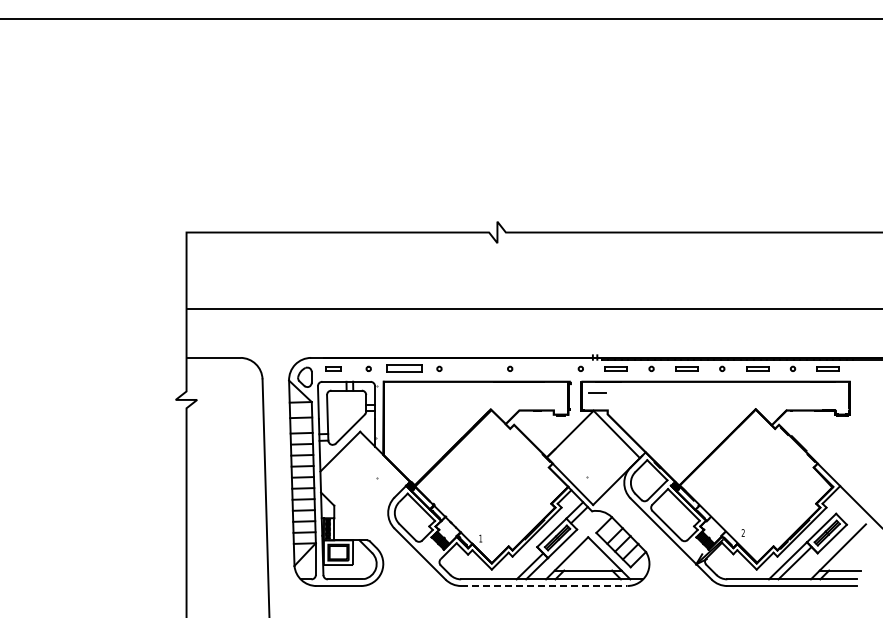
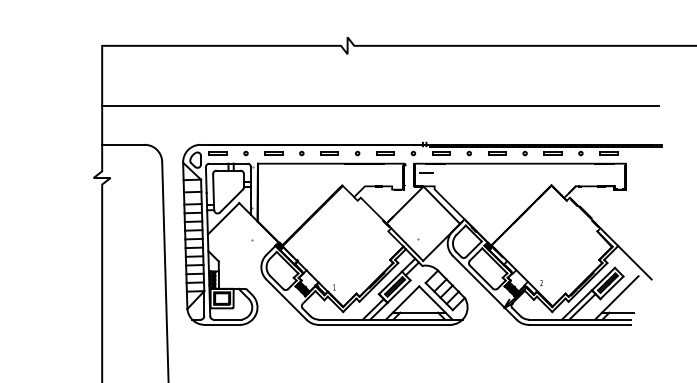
part: (332, 368) -> (217, 153), size x1.43
part: (403, 368) -> (273, 153), size x0.62
part: (474, 368) -> (329, 153), added
part: (545, 368) -> (385, 153), added
line: (544, 586) -> (384, 325), dashed -> solid

